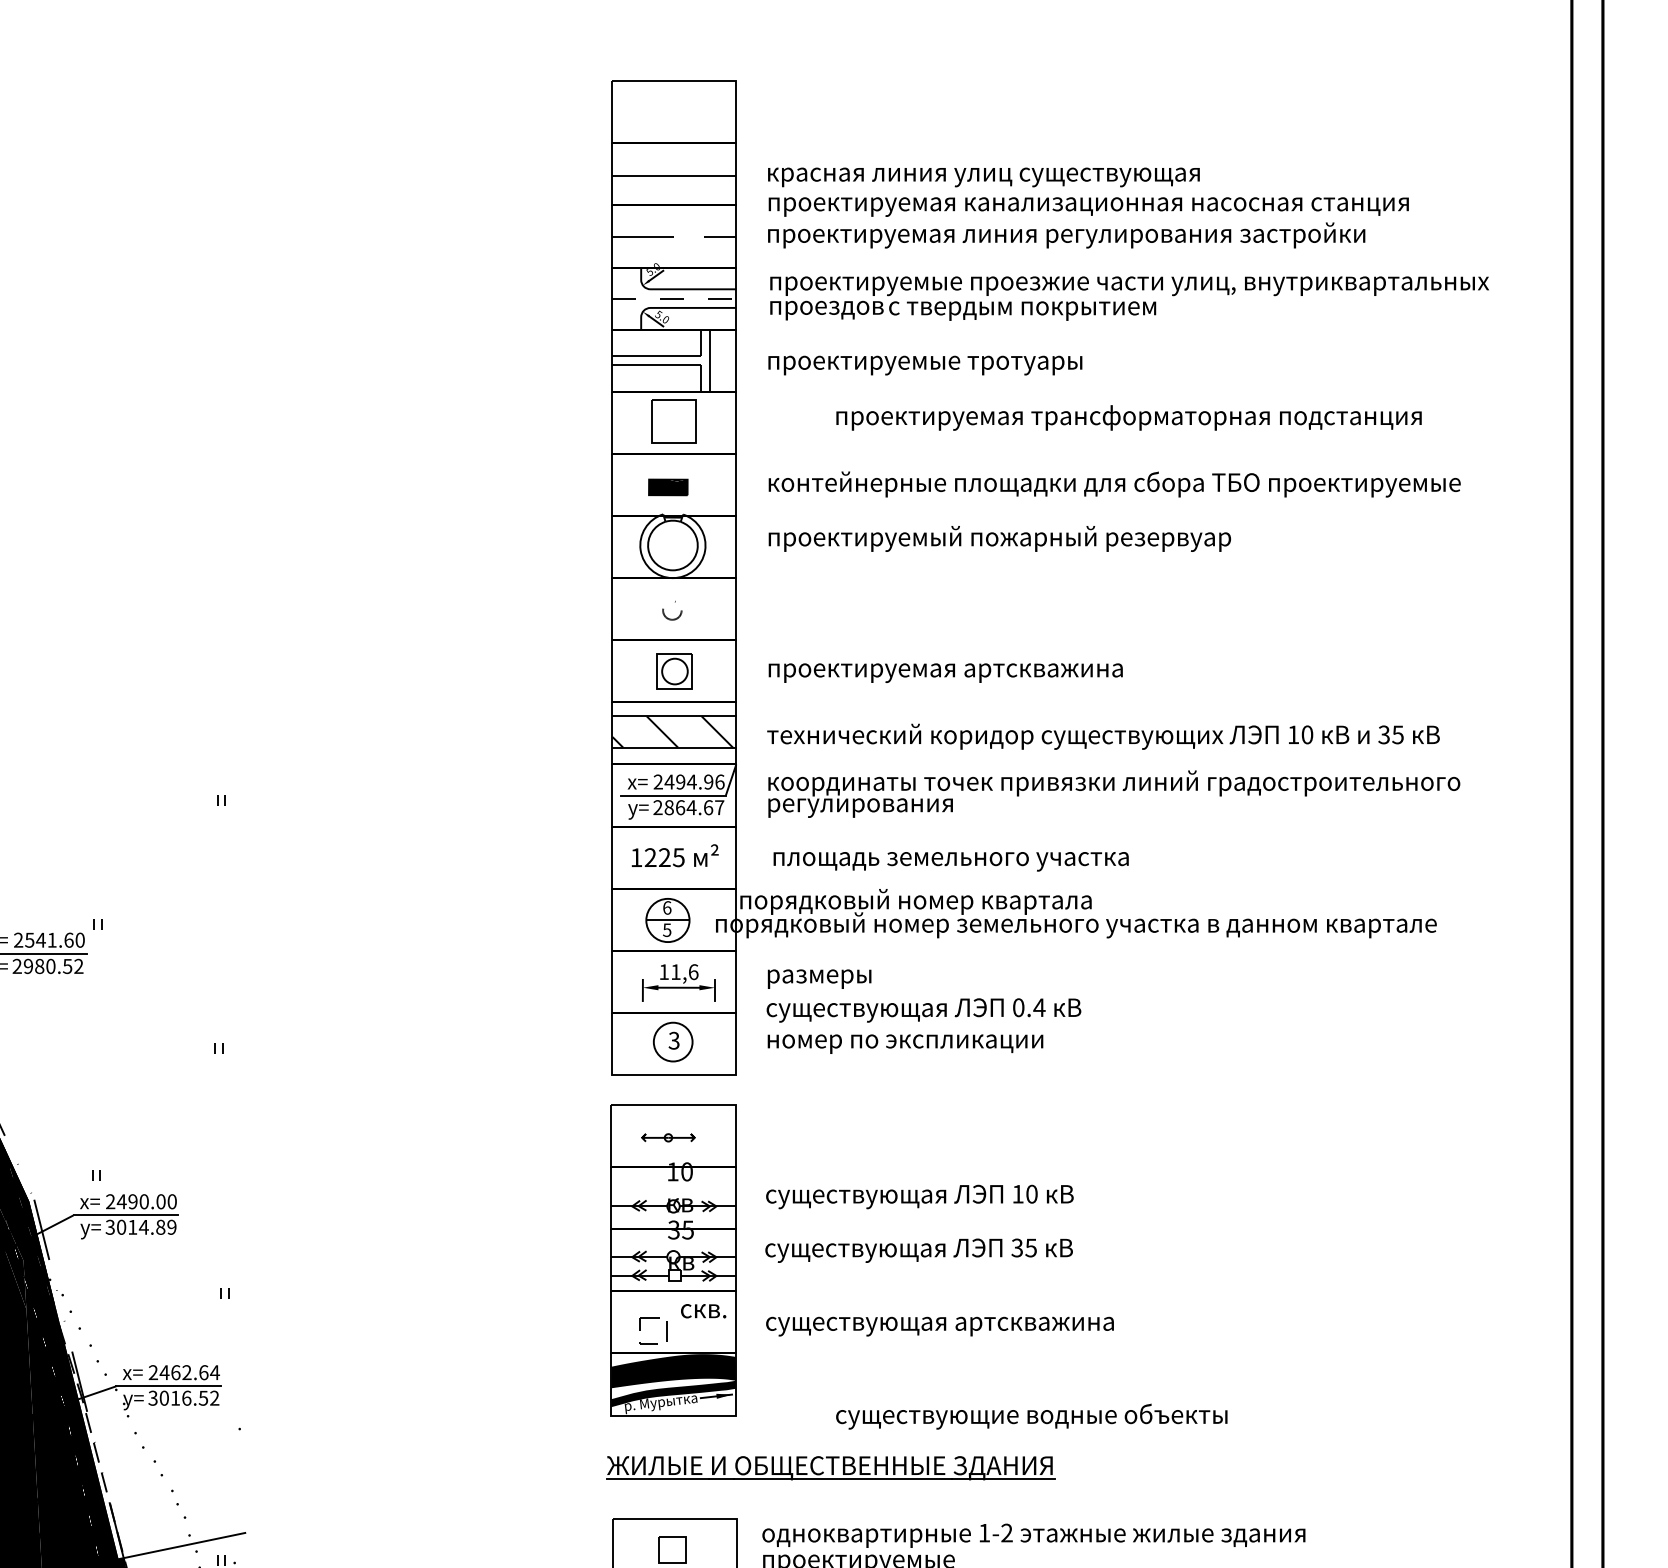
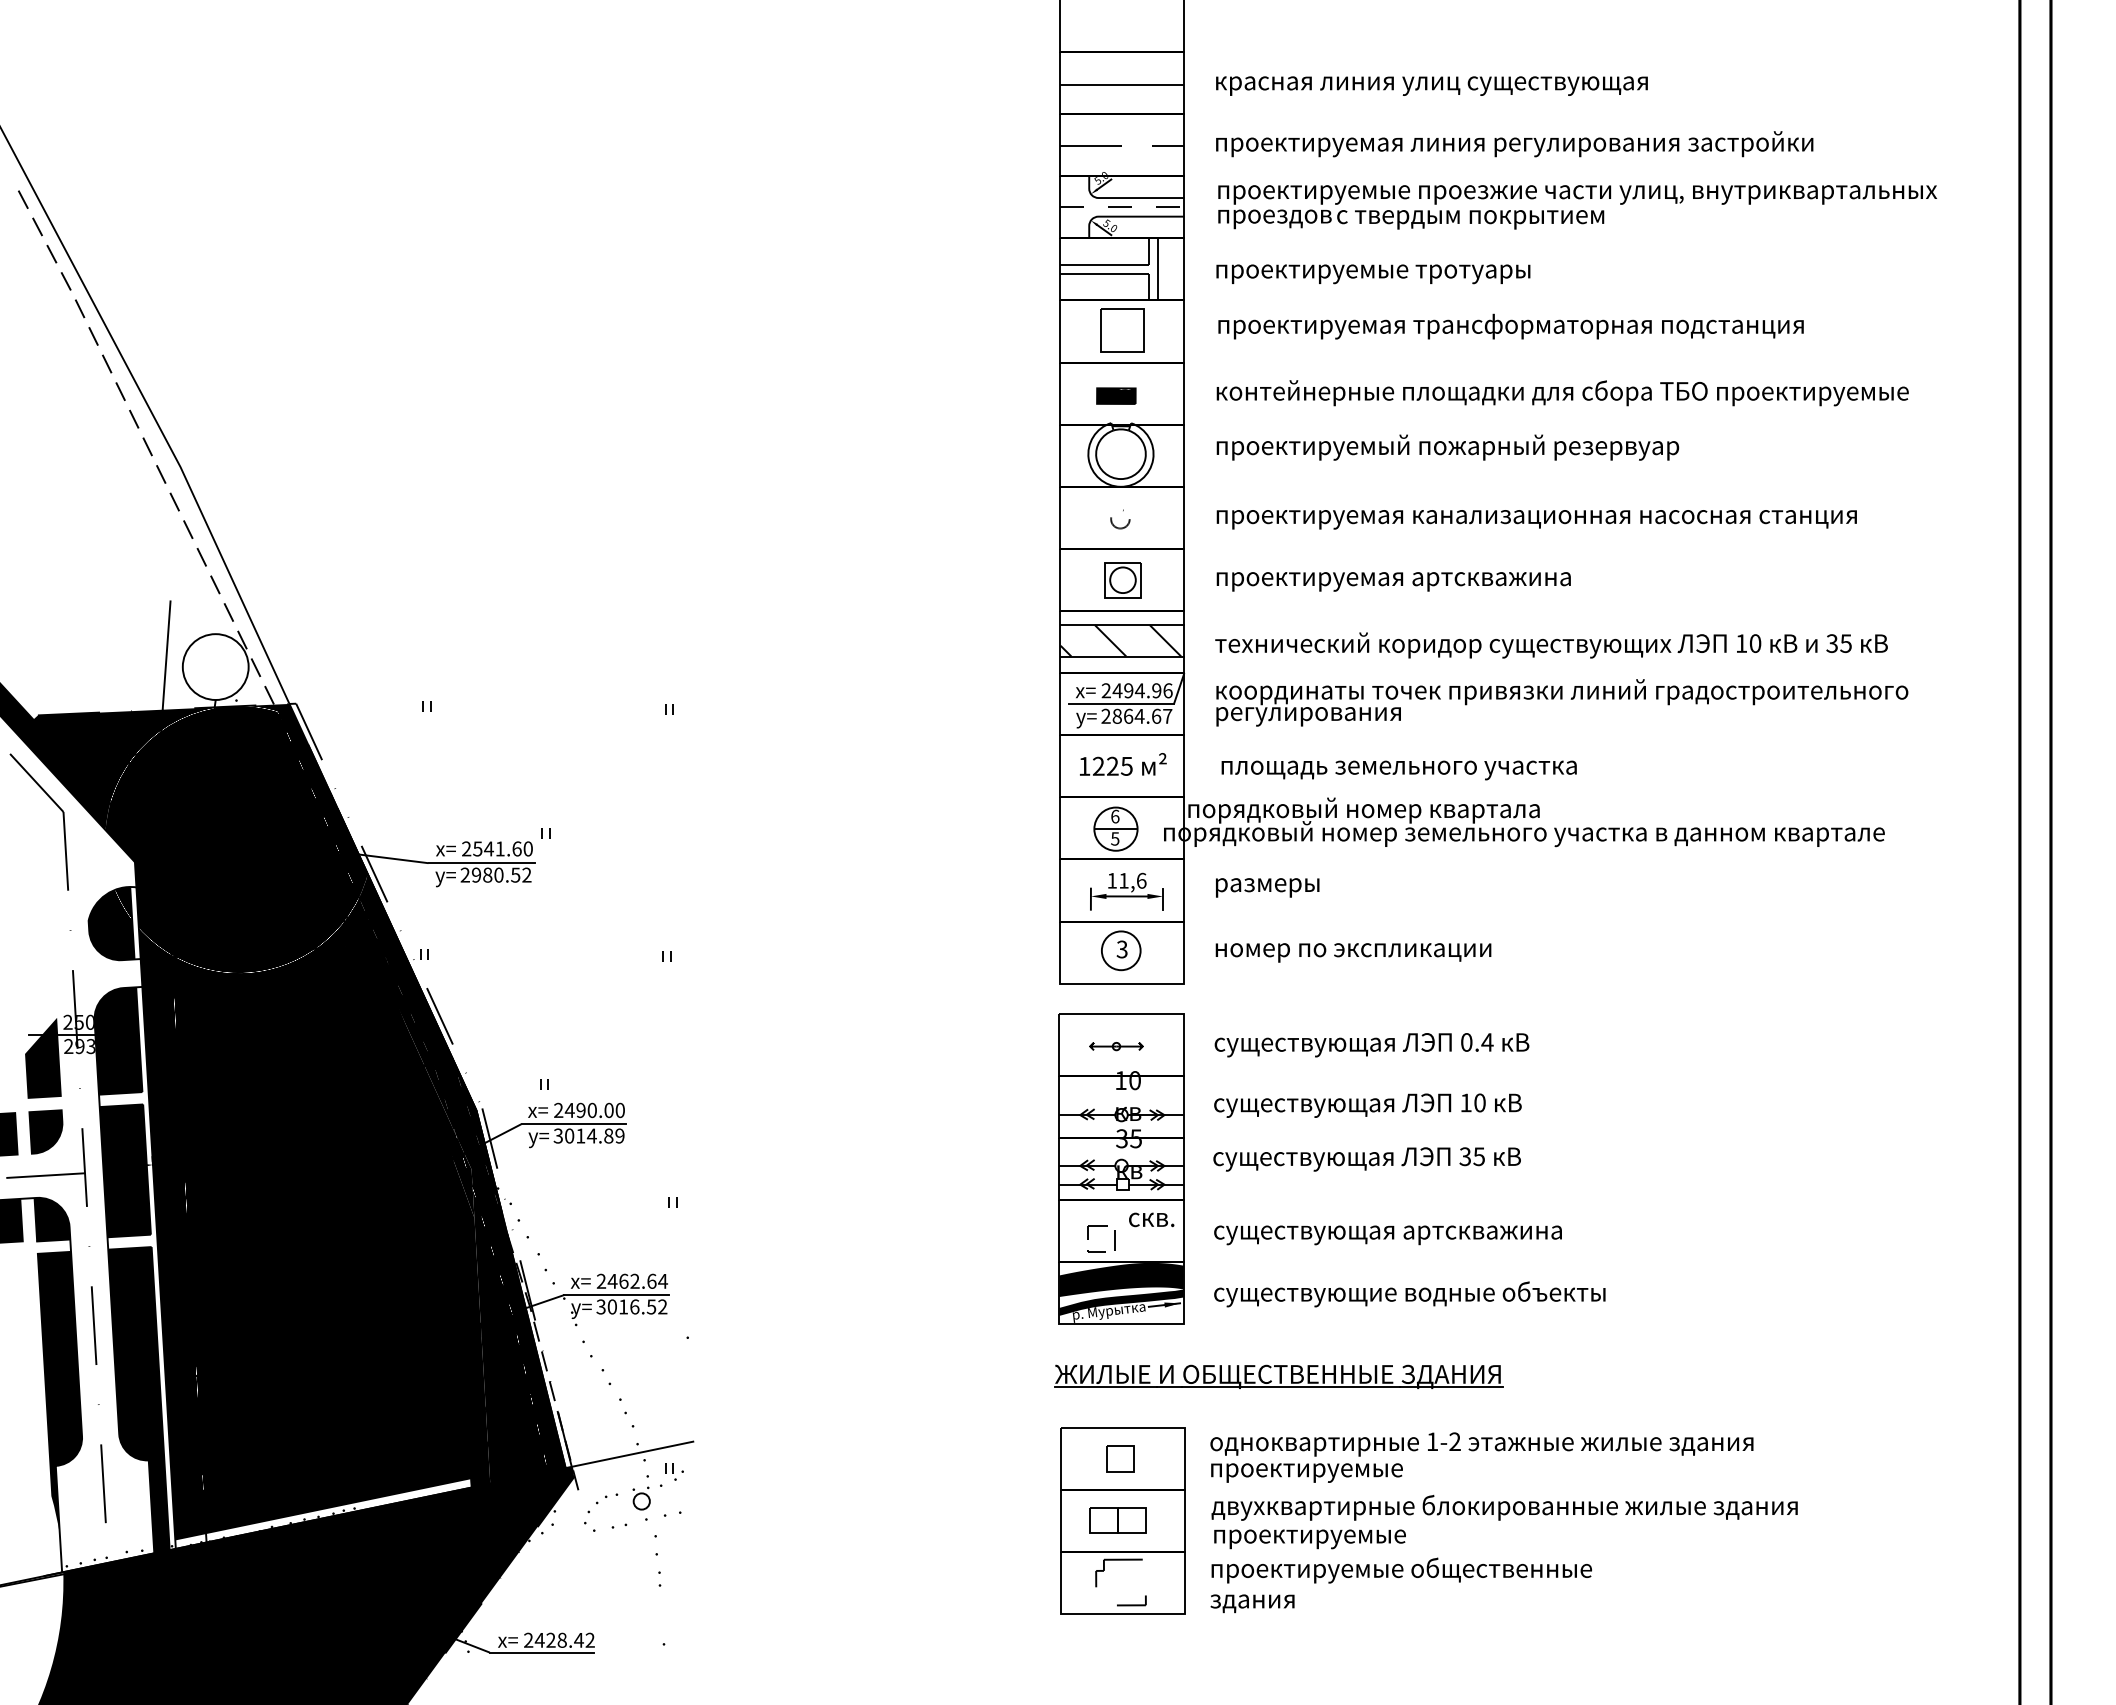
text: (1088, 206) -> (1536, 519), moved
text: (1128, 417) -> (1510, 326), moved
text: (923, 1010) -> (1371, 1045), moved
text: (1031, 1416) -> (1409, 1294), moved

